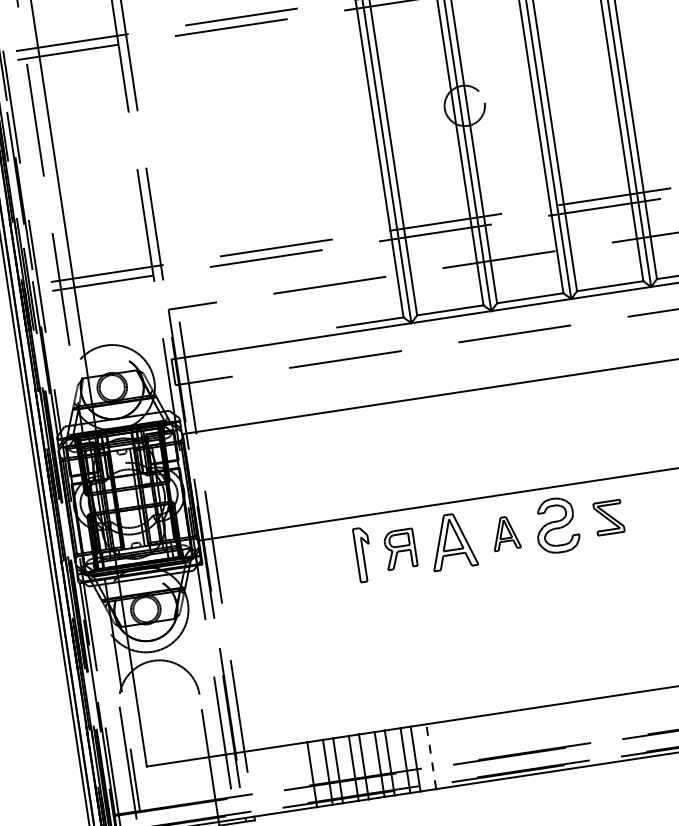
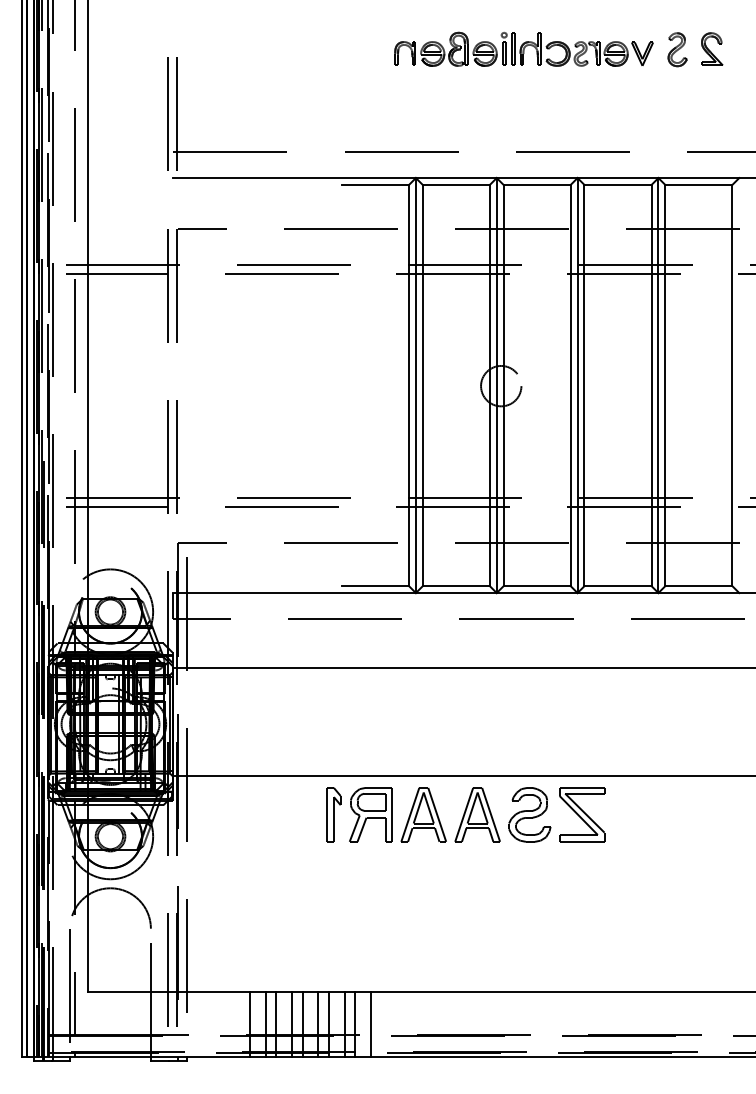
part: (609, 517) -> (582, 814), size x1.67
part: (505, 532) -> (477, 814), size x1.67
part: (399, 548) -> (370, 814), size x1.43
line: (431, 756) -> (370, 1024), dashed -> solid

